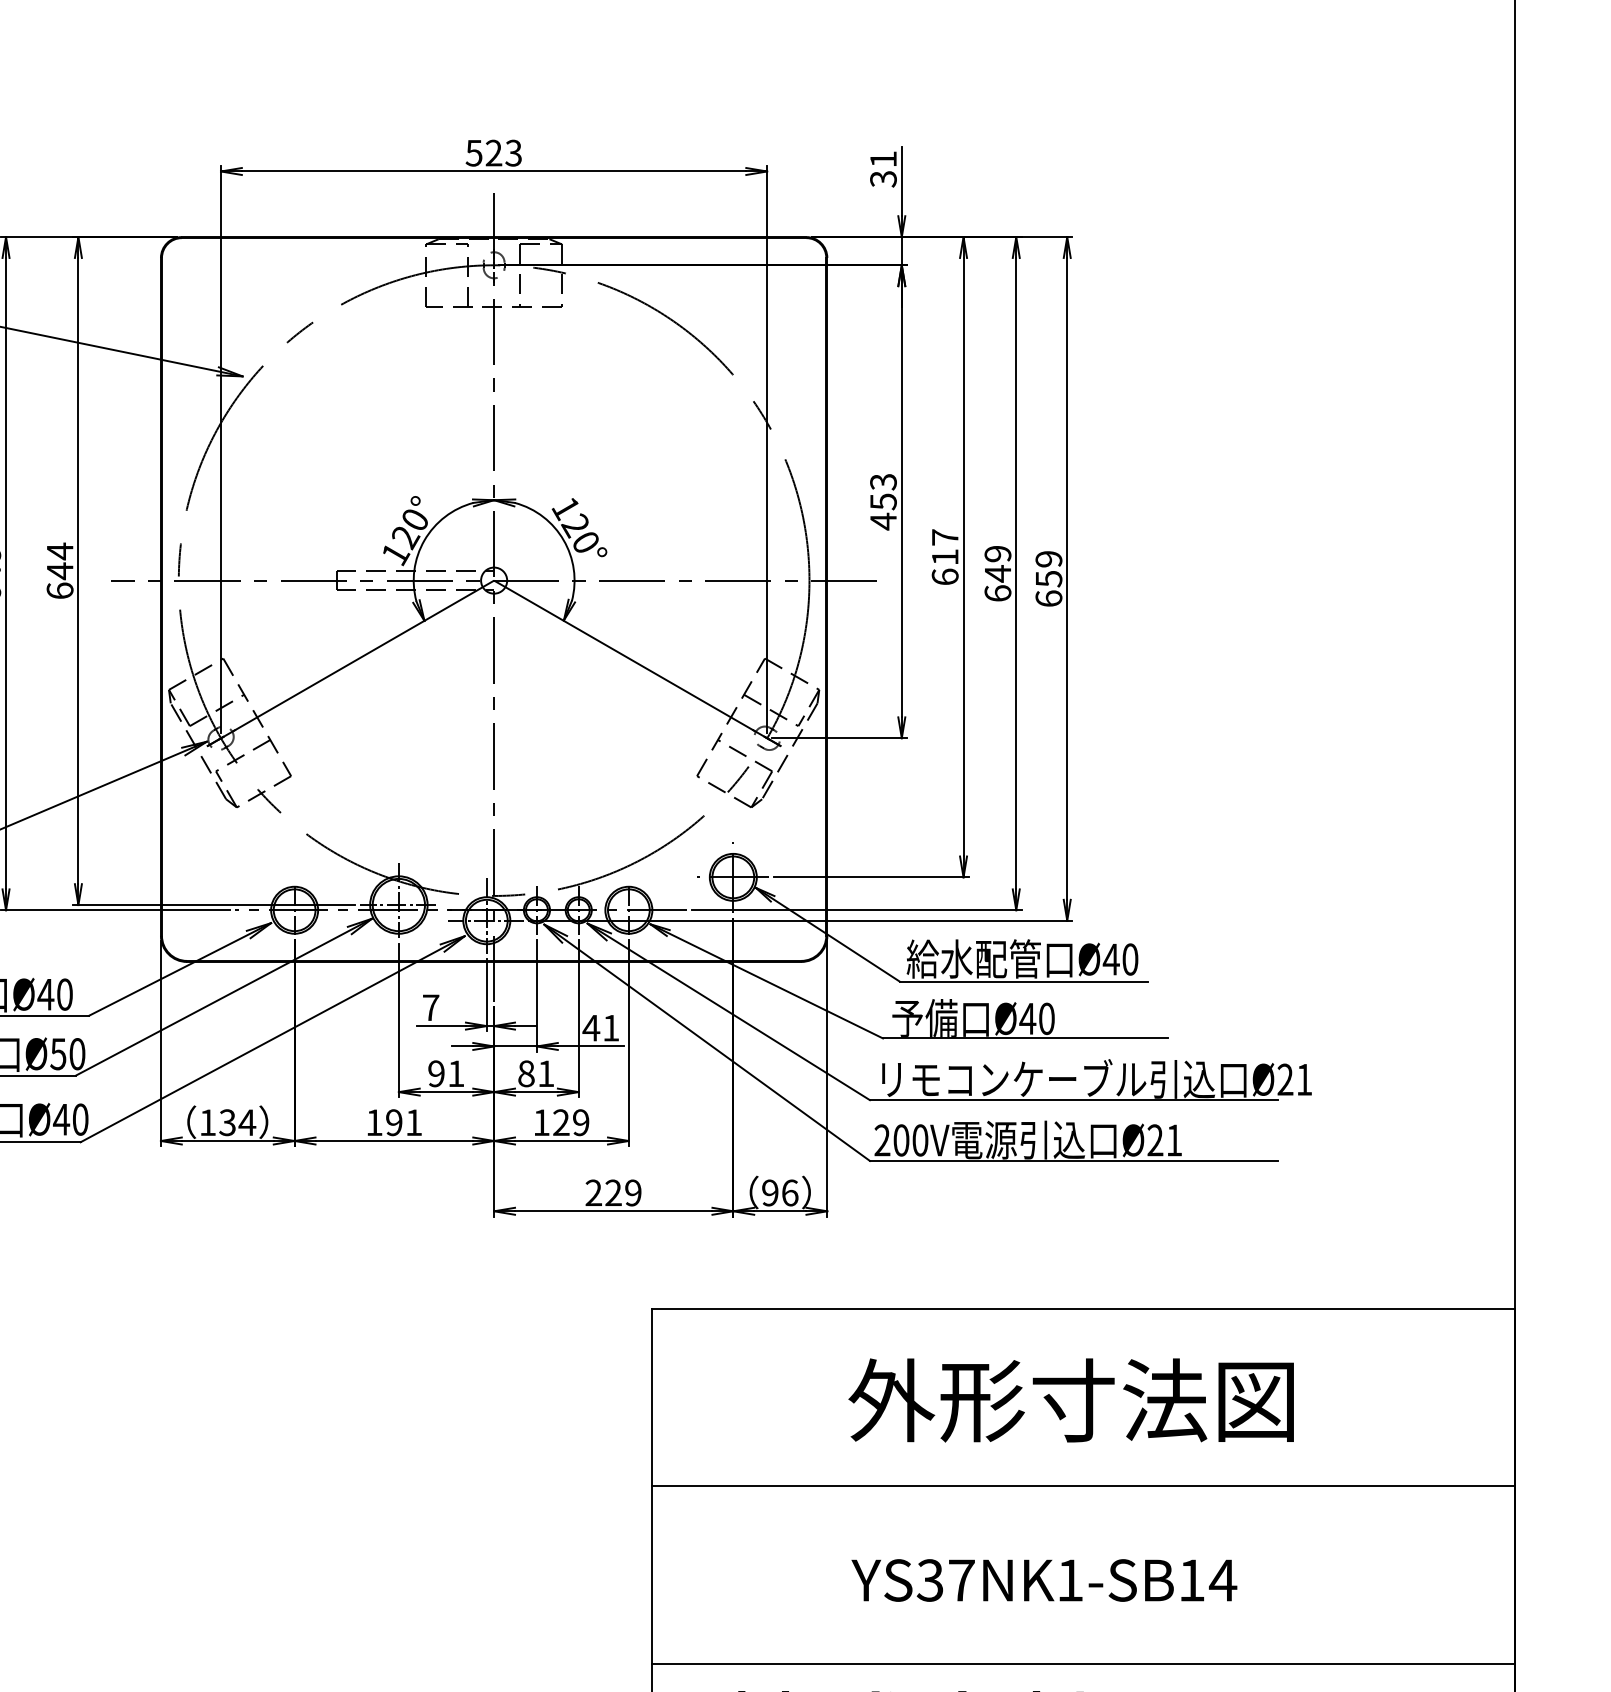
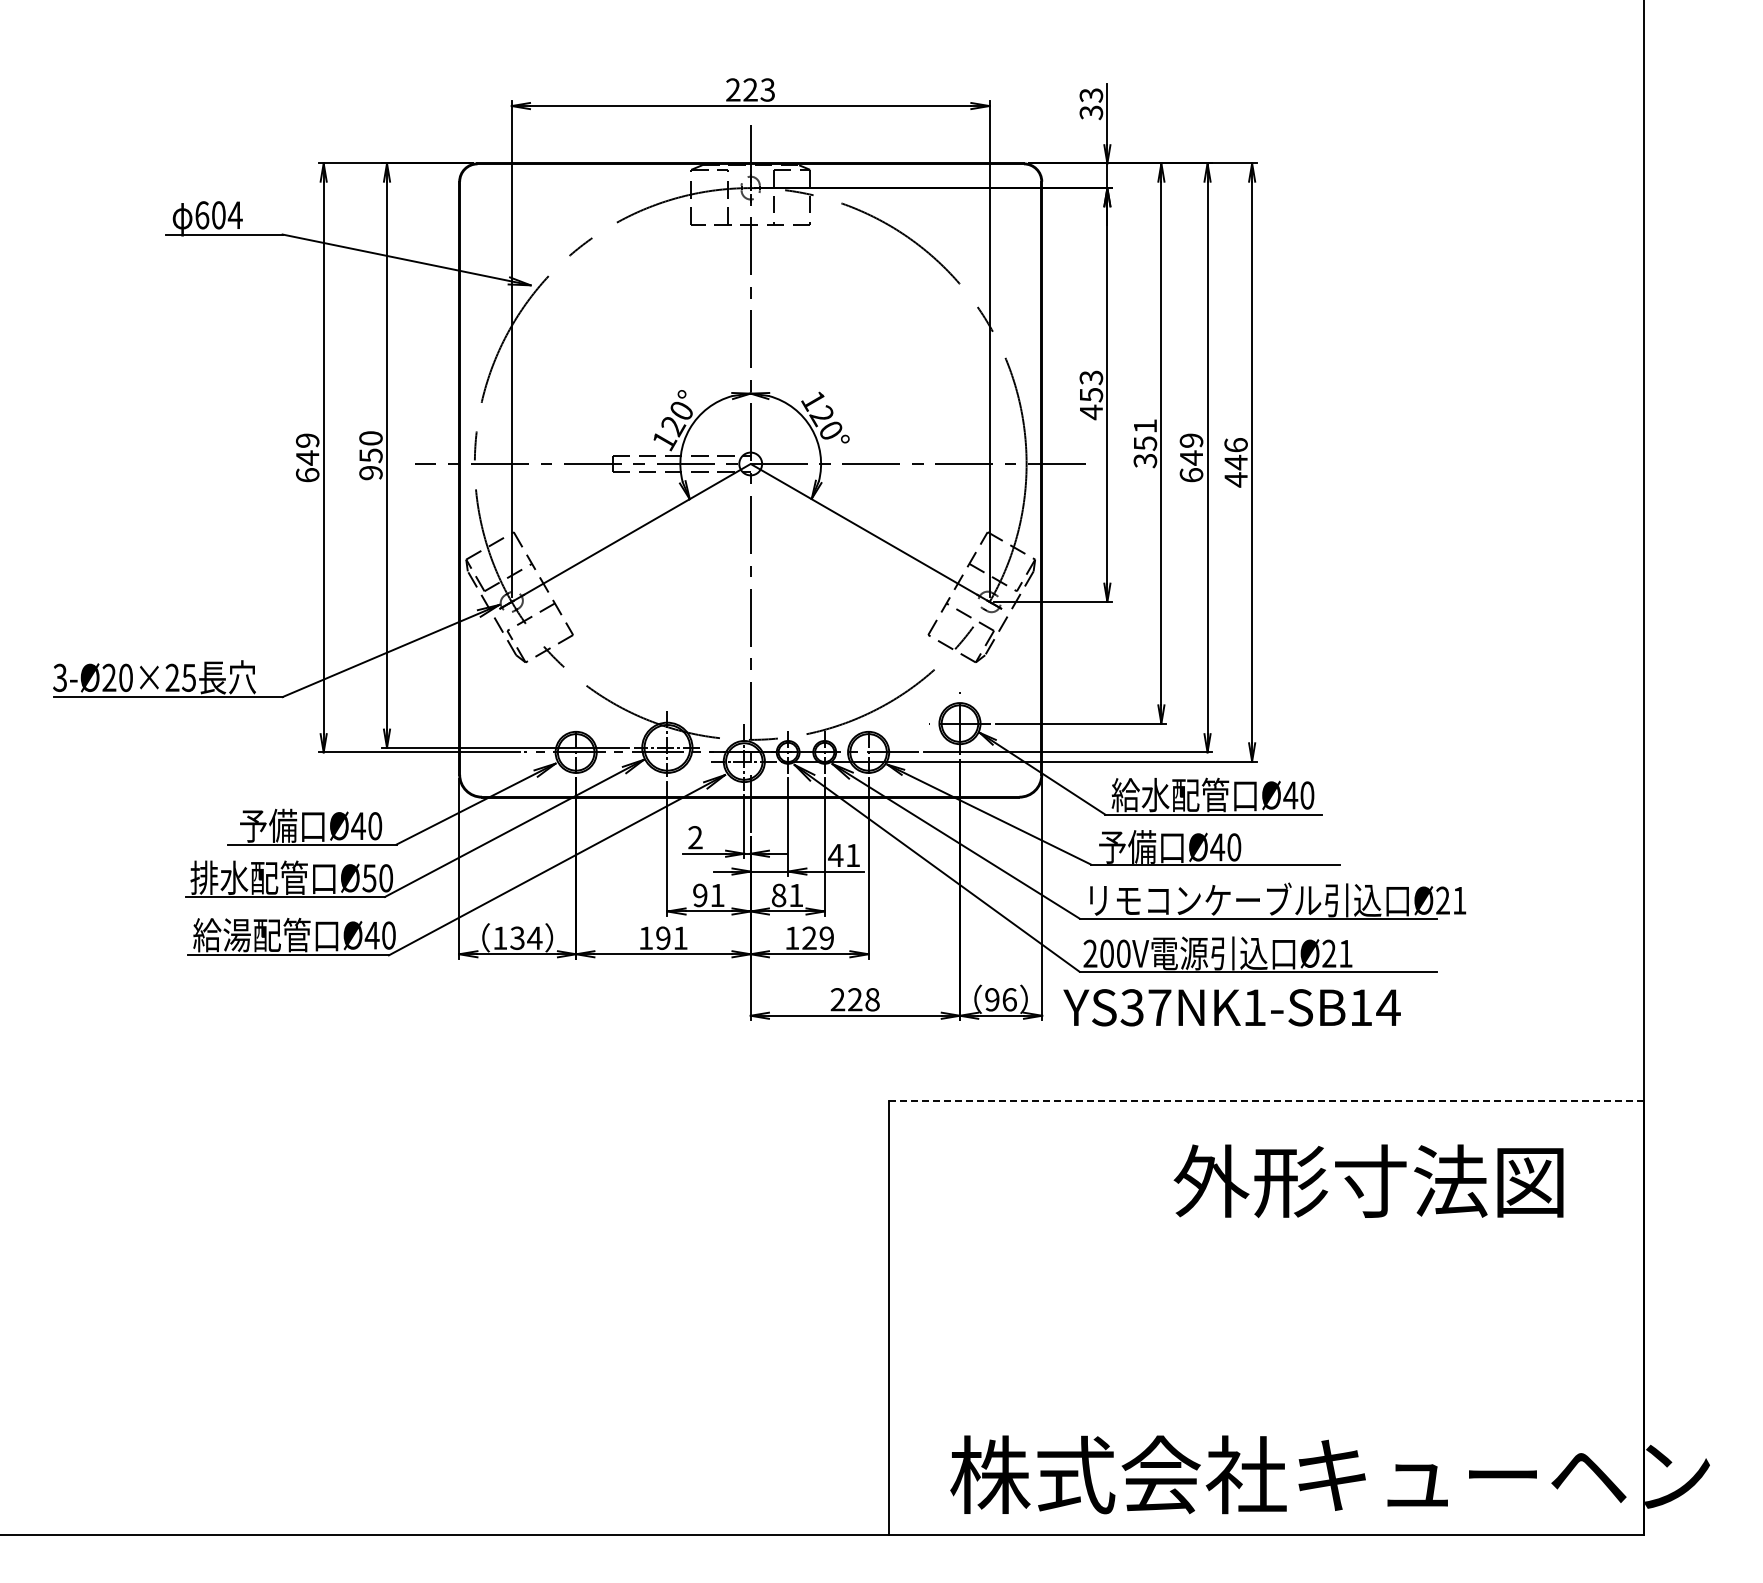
text: (473, 152) -> (732, 89), 523 -> 223
text: (883, 159) -> (1091, 95), 31 -> 33
text: (945, 557) -> (1145, 443), 617 -> 351
text: (59, 570) -> (370, 455), 644 -> 950
text: (1048, 578) -> (1235, 462), 659 -> 446
text: (431, 1007) -> (695, 837), 7 -> 2
text: (633, 1192) -> (872, 999), 229 -> 228
line: (1082, 1309) -> (1265, 1101), solid -> dashed
text: (1071, 1399) -> (1368, 1180), moved
line: (1083, 1486) -> (1266, 1256), removed
text: (1043, 1580) -> (1231, 1007), moved
line: (1083, 1663) -> (1266, 1411), removed

